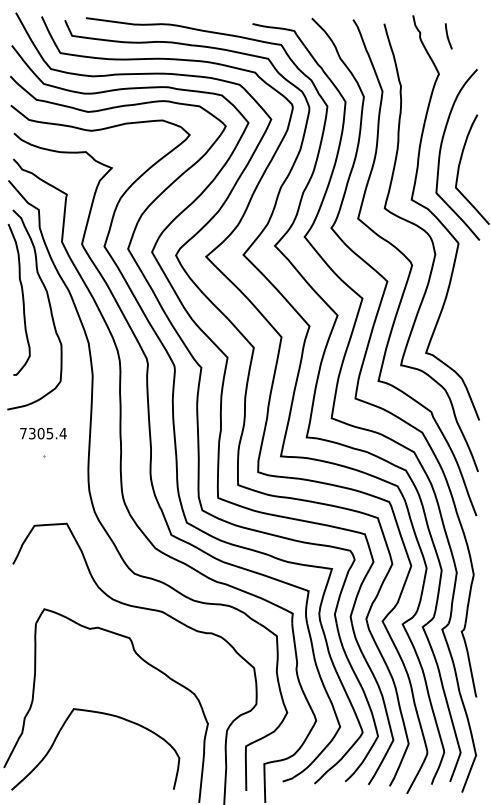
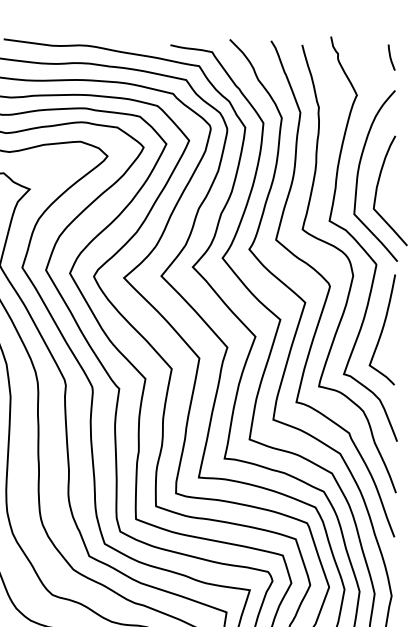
line: (448, 36) -> (391, 57), moved
curve: (464, 308) -> (382, 329), added

